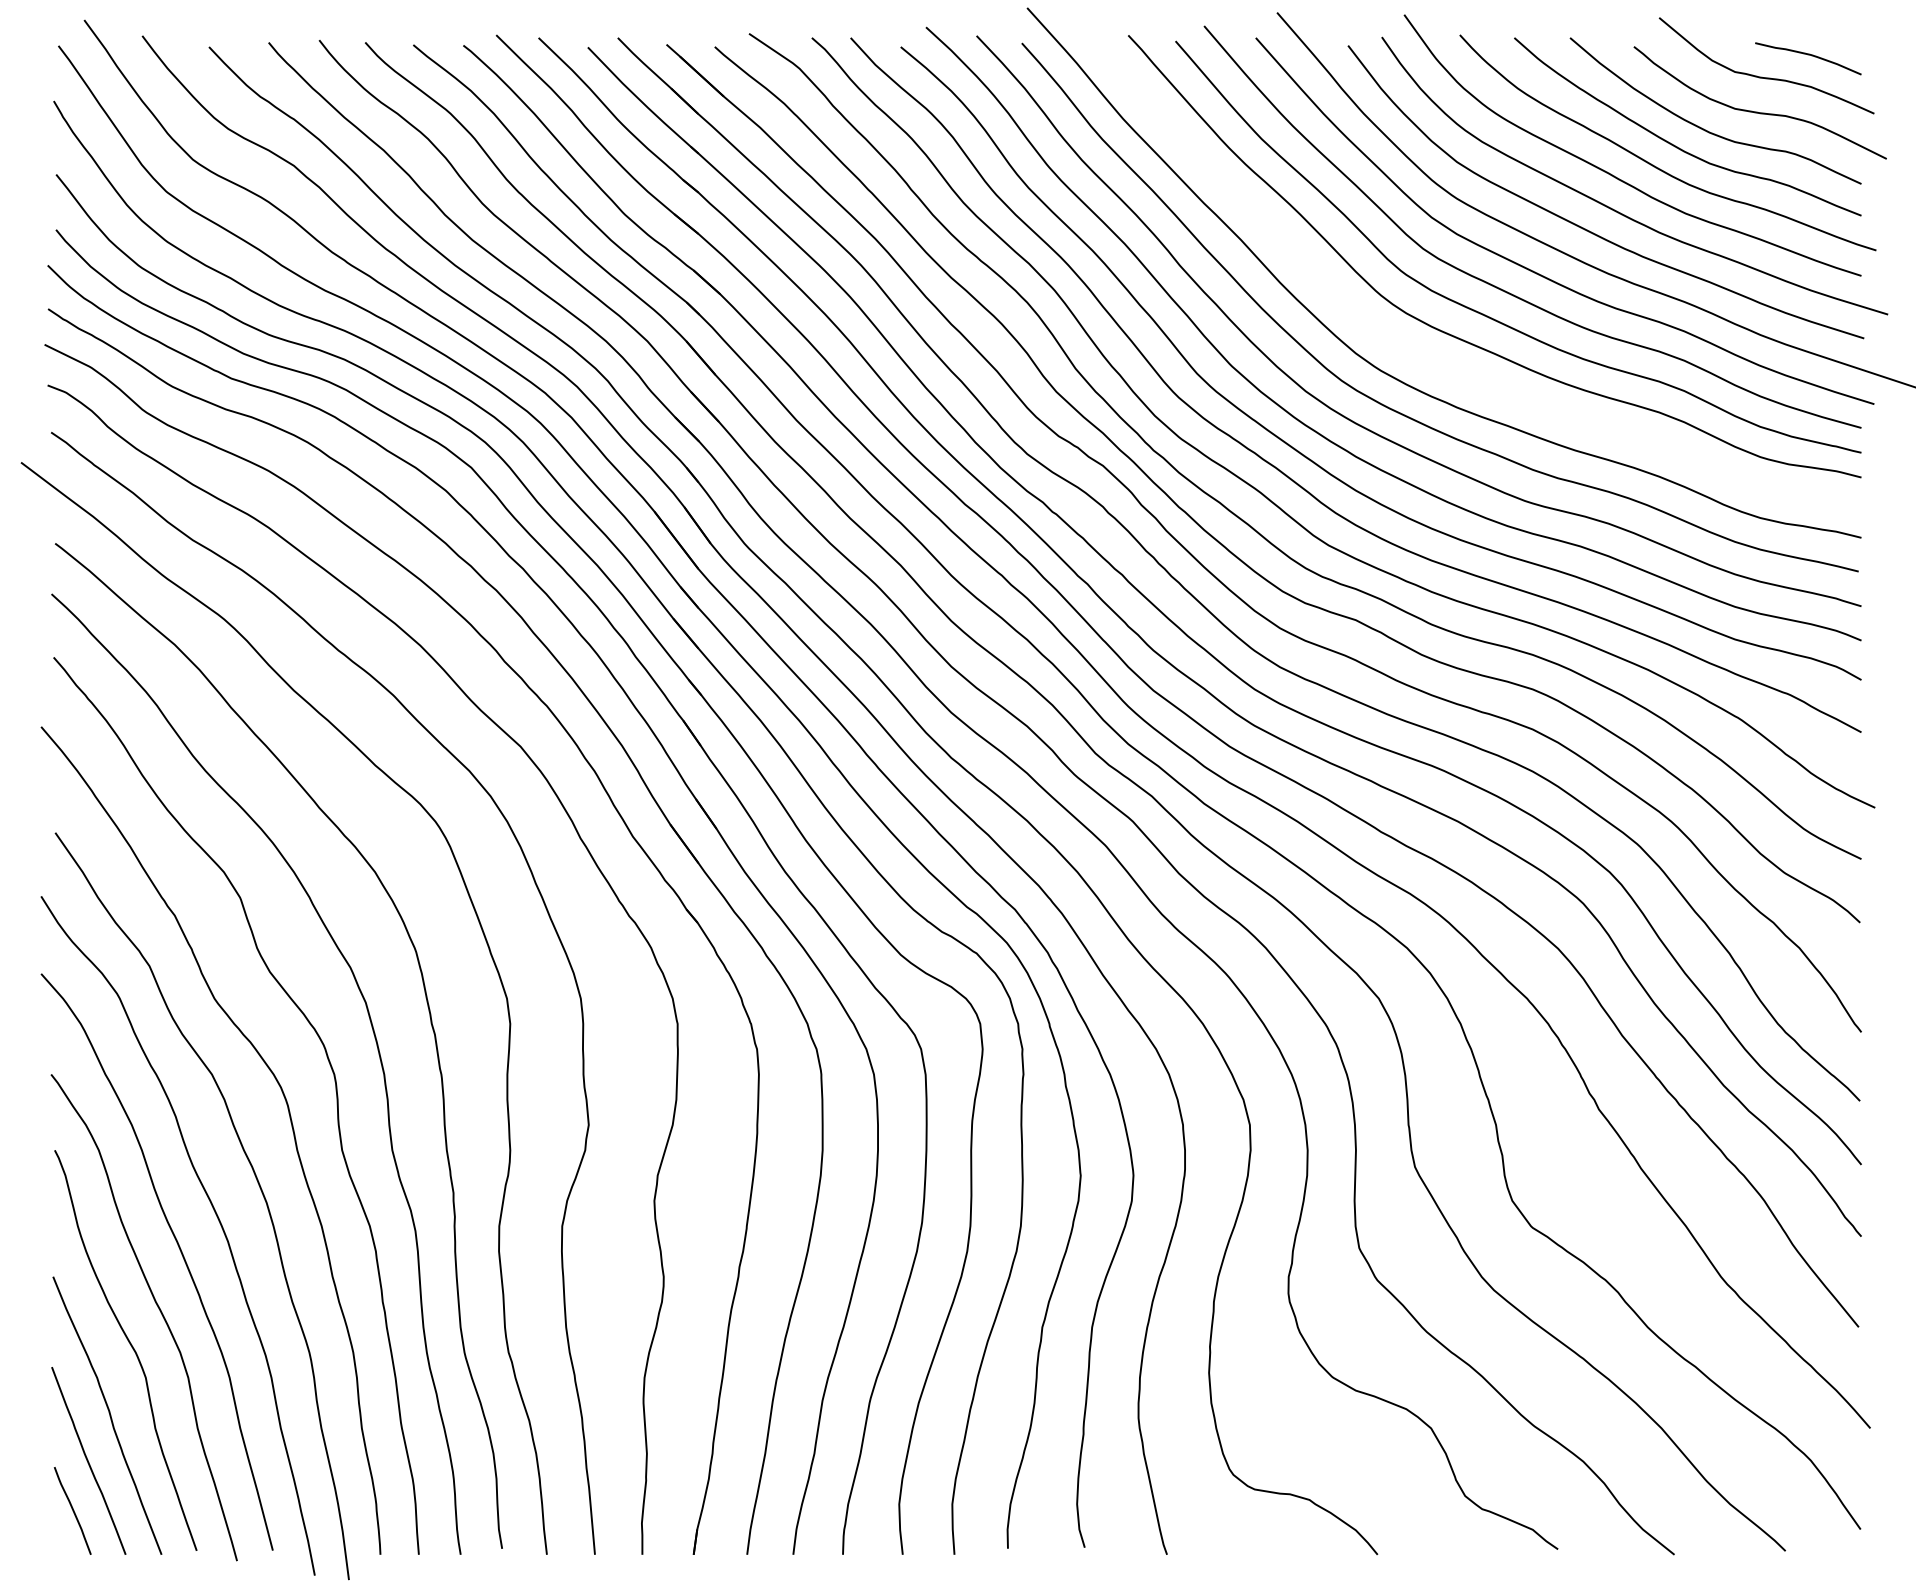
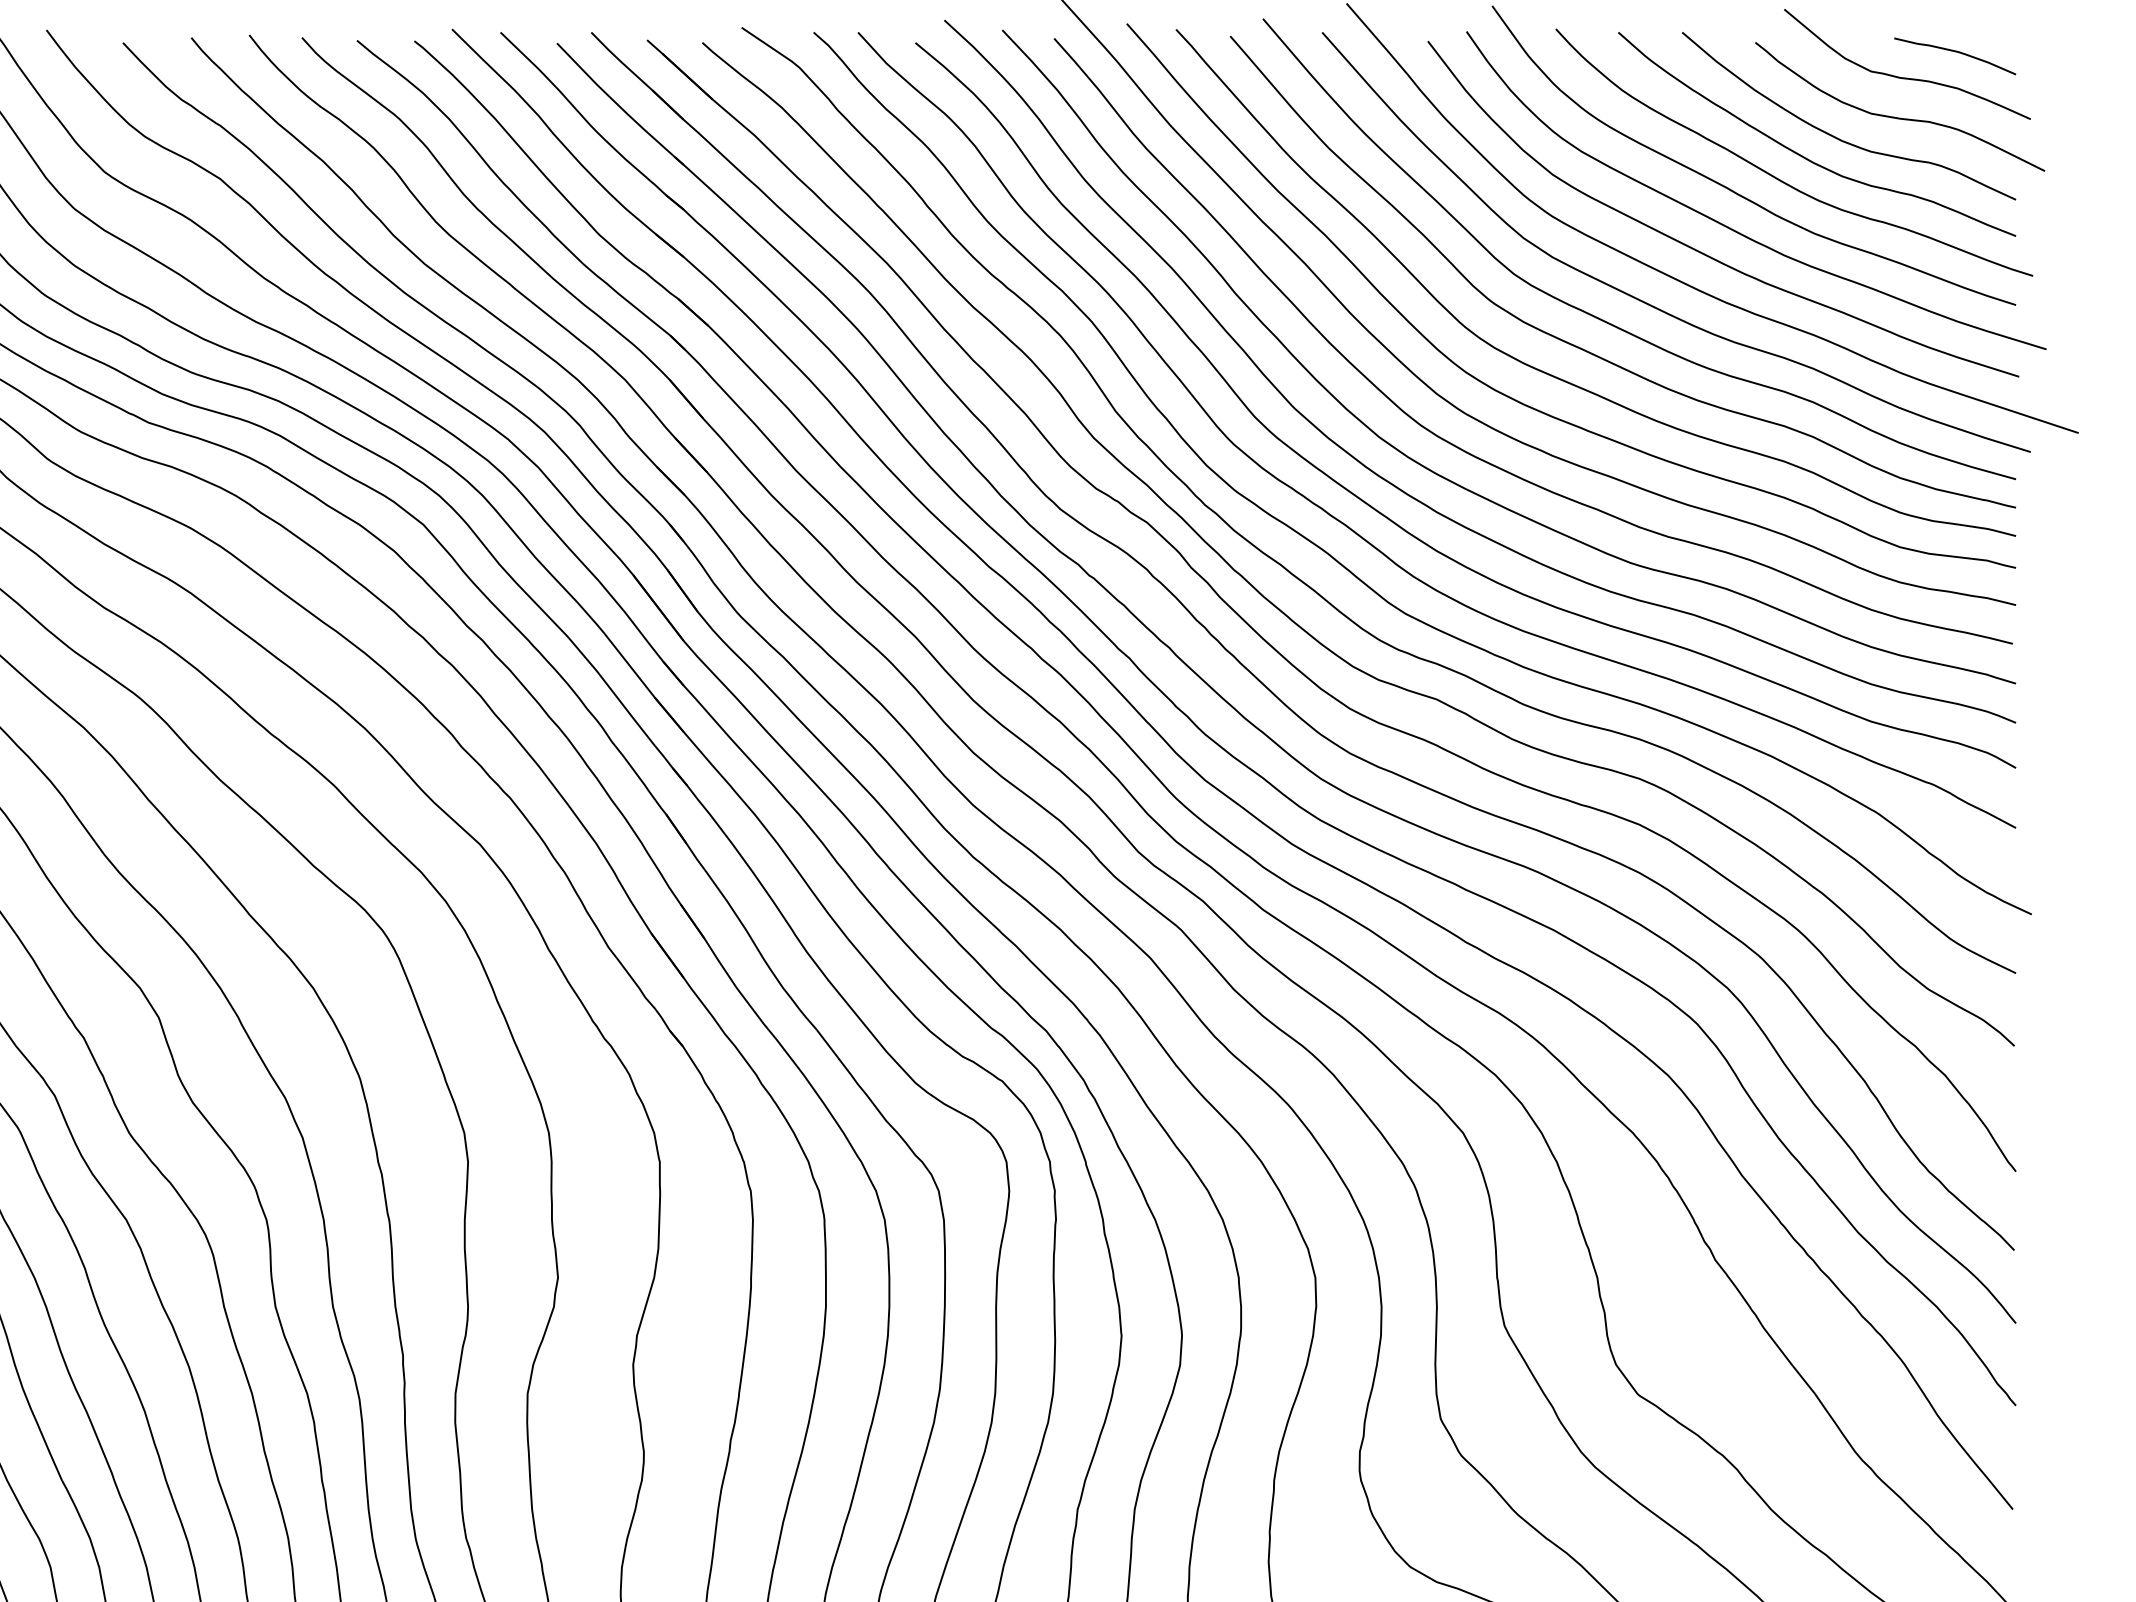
curve: (1434, 362) -> (1526, 404), added

